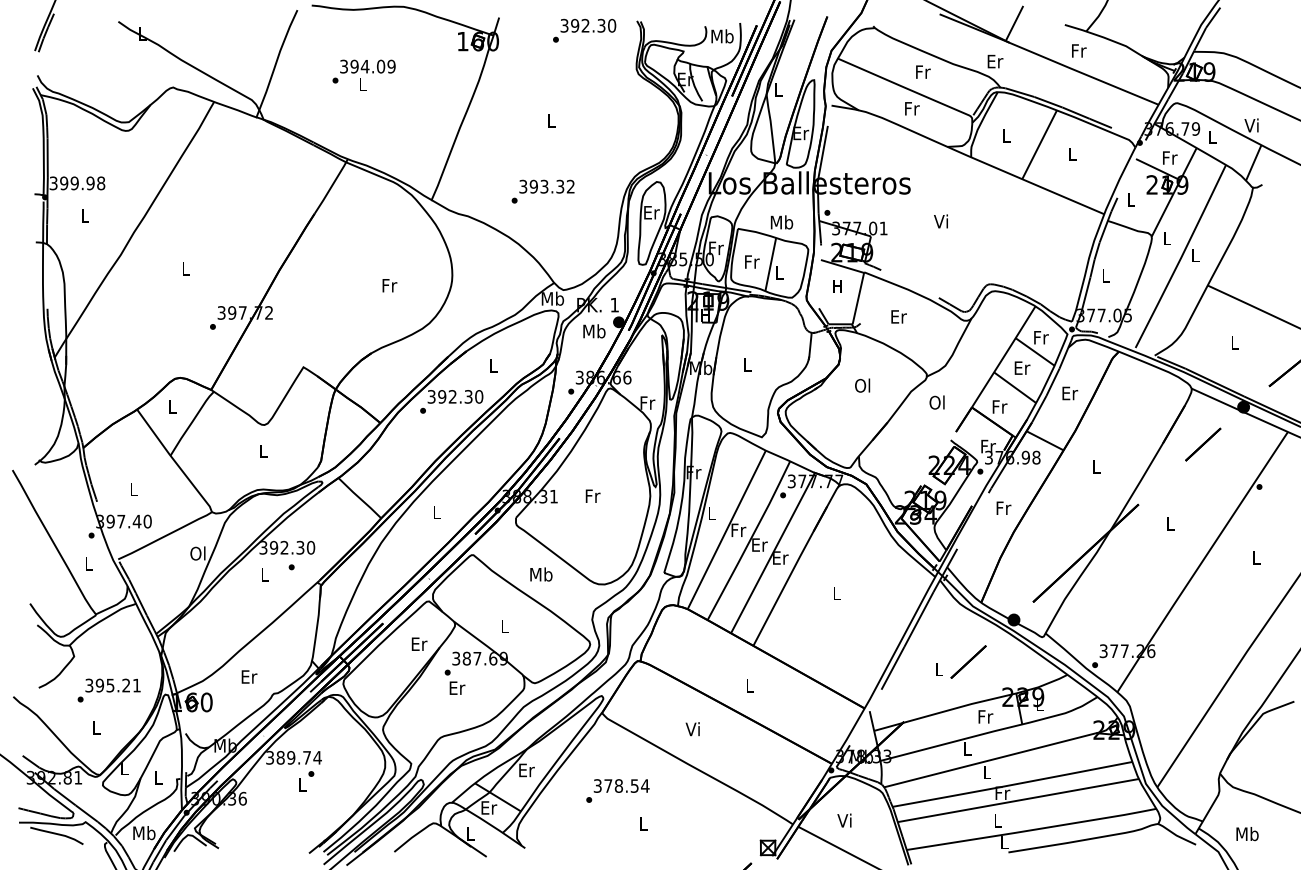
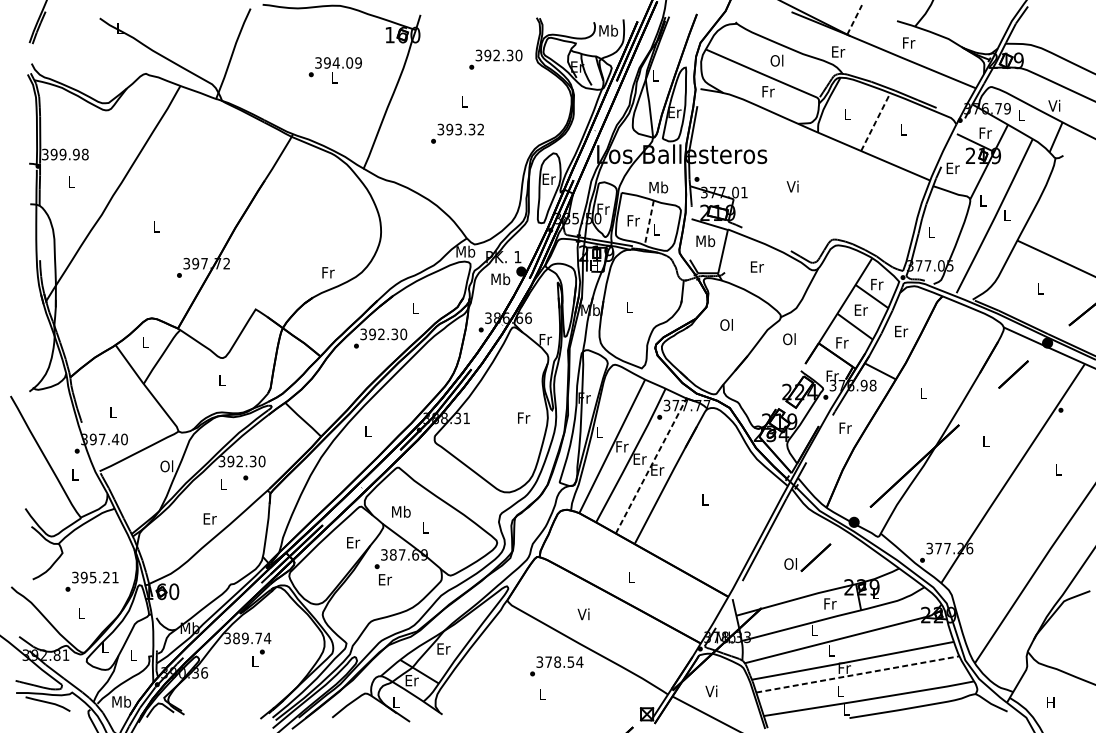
line: (1014, 23) -> (854, 19), solid -> dashed
text: (584, 30) -> (495, 59), moved
text: (922, 71) -> (777, 60), Fr -> Ol
text: (363, 74) -> (334, 69), moved
line: (1039, 144) -> (875, 121), solid -> dashed
text: (542, 191) -> (457, 133), moved
text: (1131, 199) -> (953, 168), L -> Er
line: (770, 264) -> (649, 222), solid -> dashed
text: (389, 285) -> (328, 272), moved
text: (837, 286) -> (705, 241), H -> Mb
text: (592, 495) -> (523, 417), moved
line: (773, 553) -> (651, 466), solid -> dashed
text: (541, 574) -> (401, 511), moved
text: (938, 669) -> (790, 564), L -> Ol
text: (249, 676) -> (210, 518), moved
text: (617, 790) -> (556, 665), moved
line: (1018, 800) -> (857, 674), solid -> dashed
text: (1247, 834) -> (1050, 702), Mb -> H

